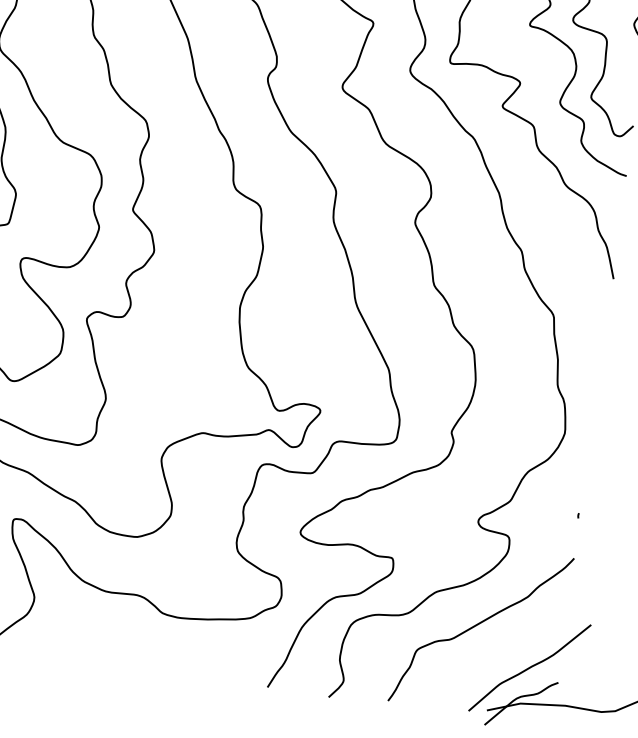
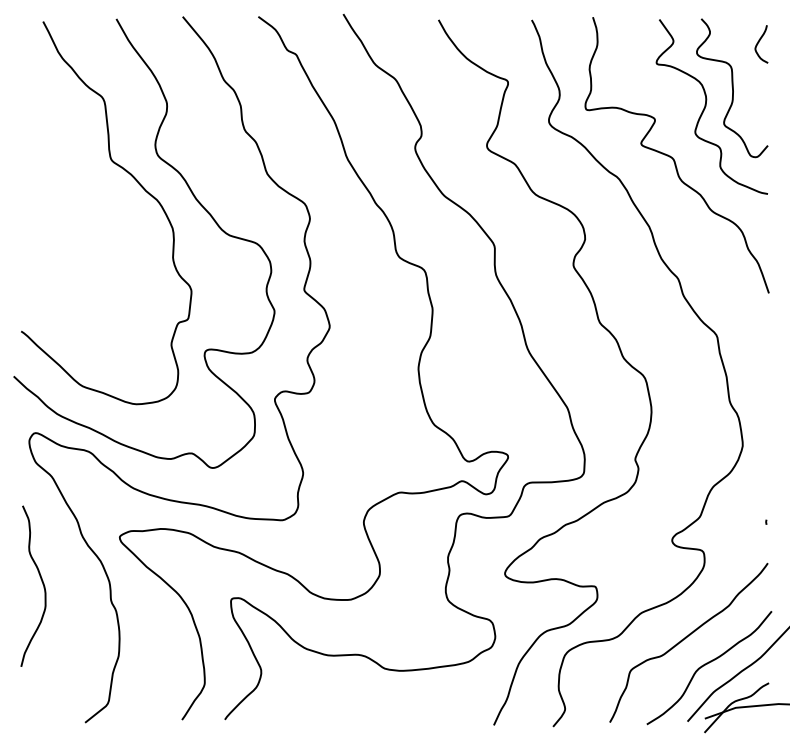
curve: (497, 654) -> (707, 664), added

